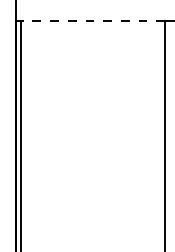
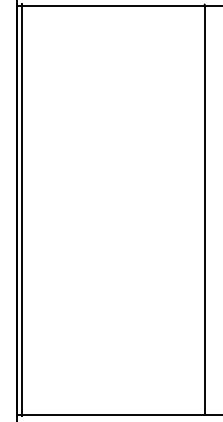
line: (92, 21) -> (112, 5), dashed -> solid

